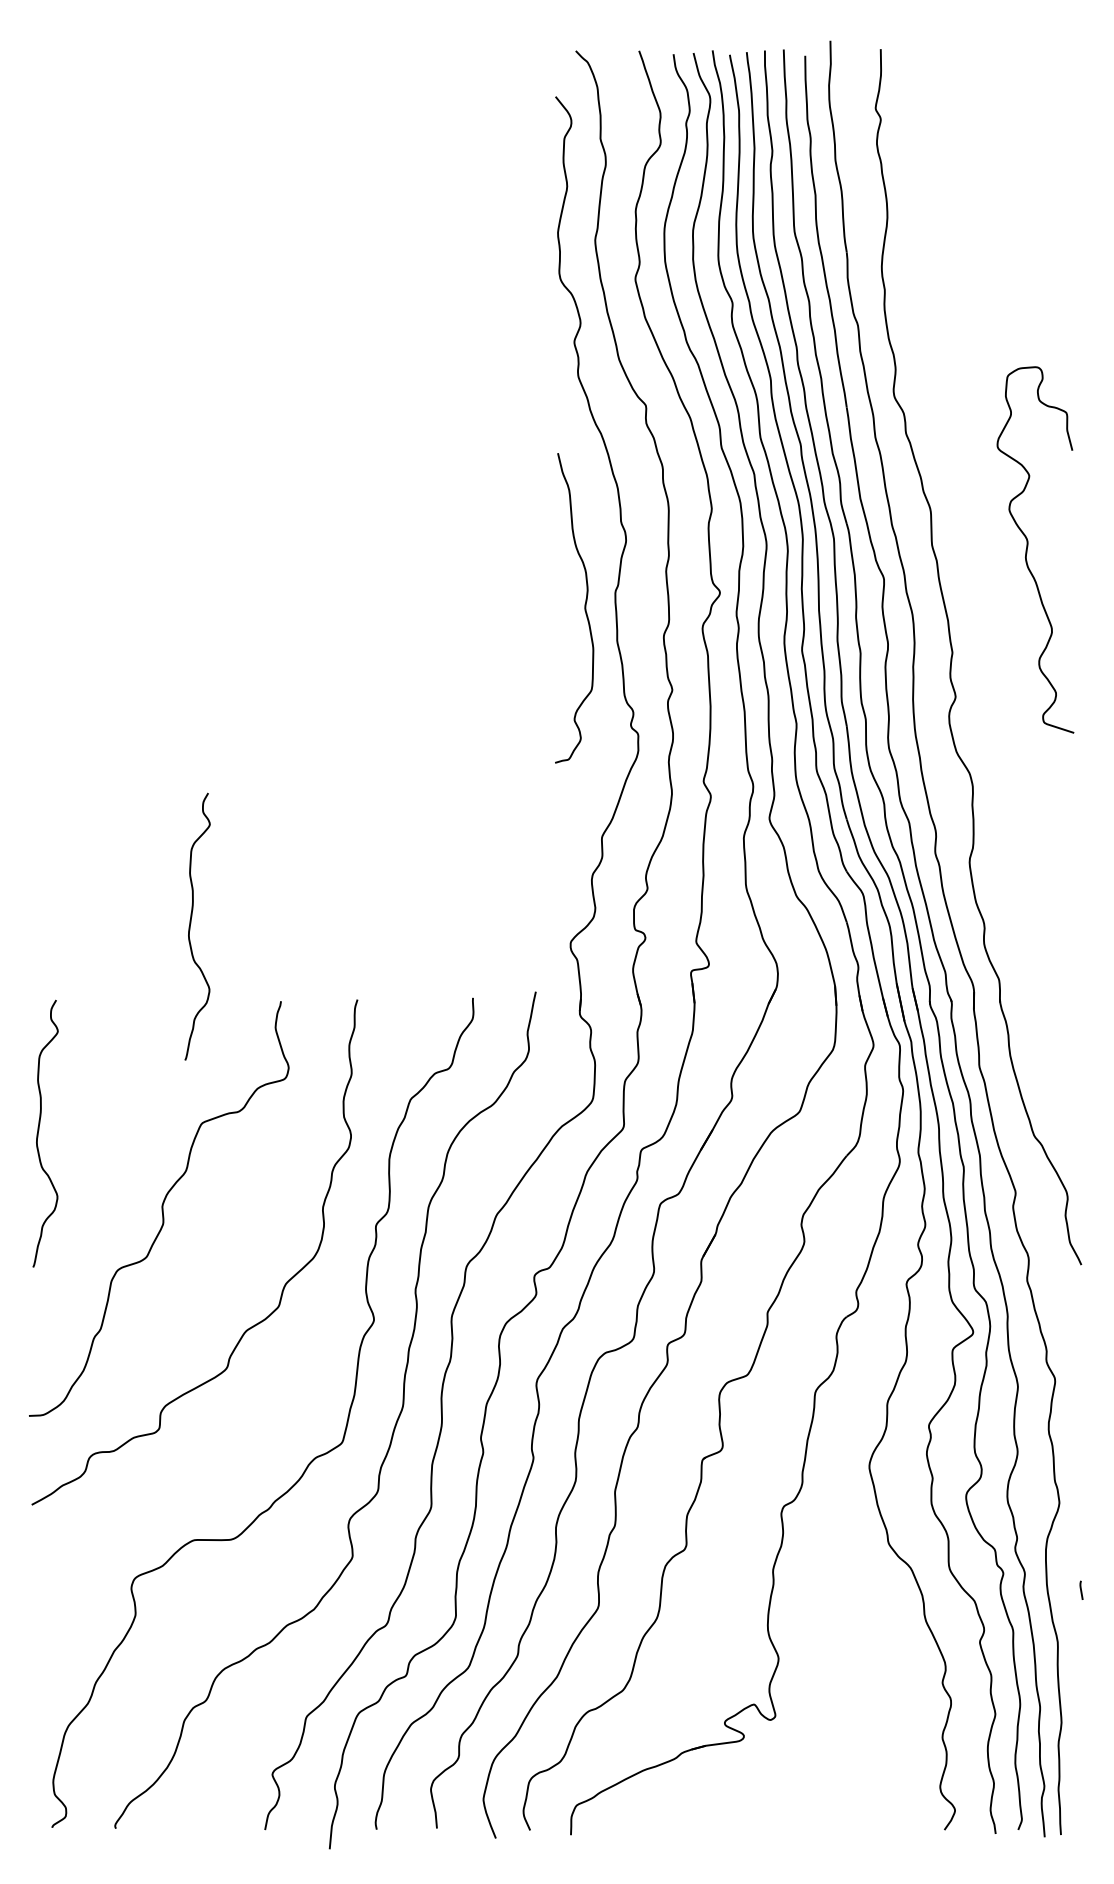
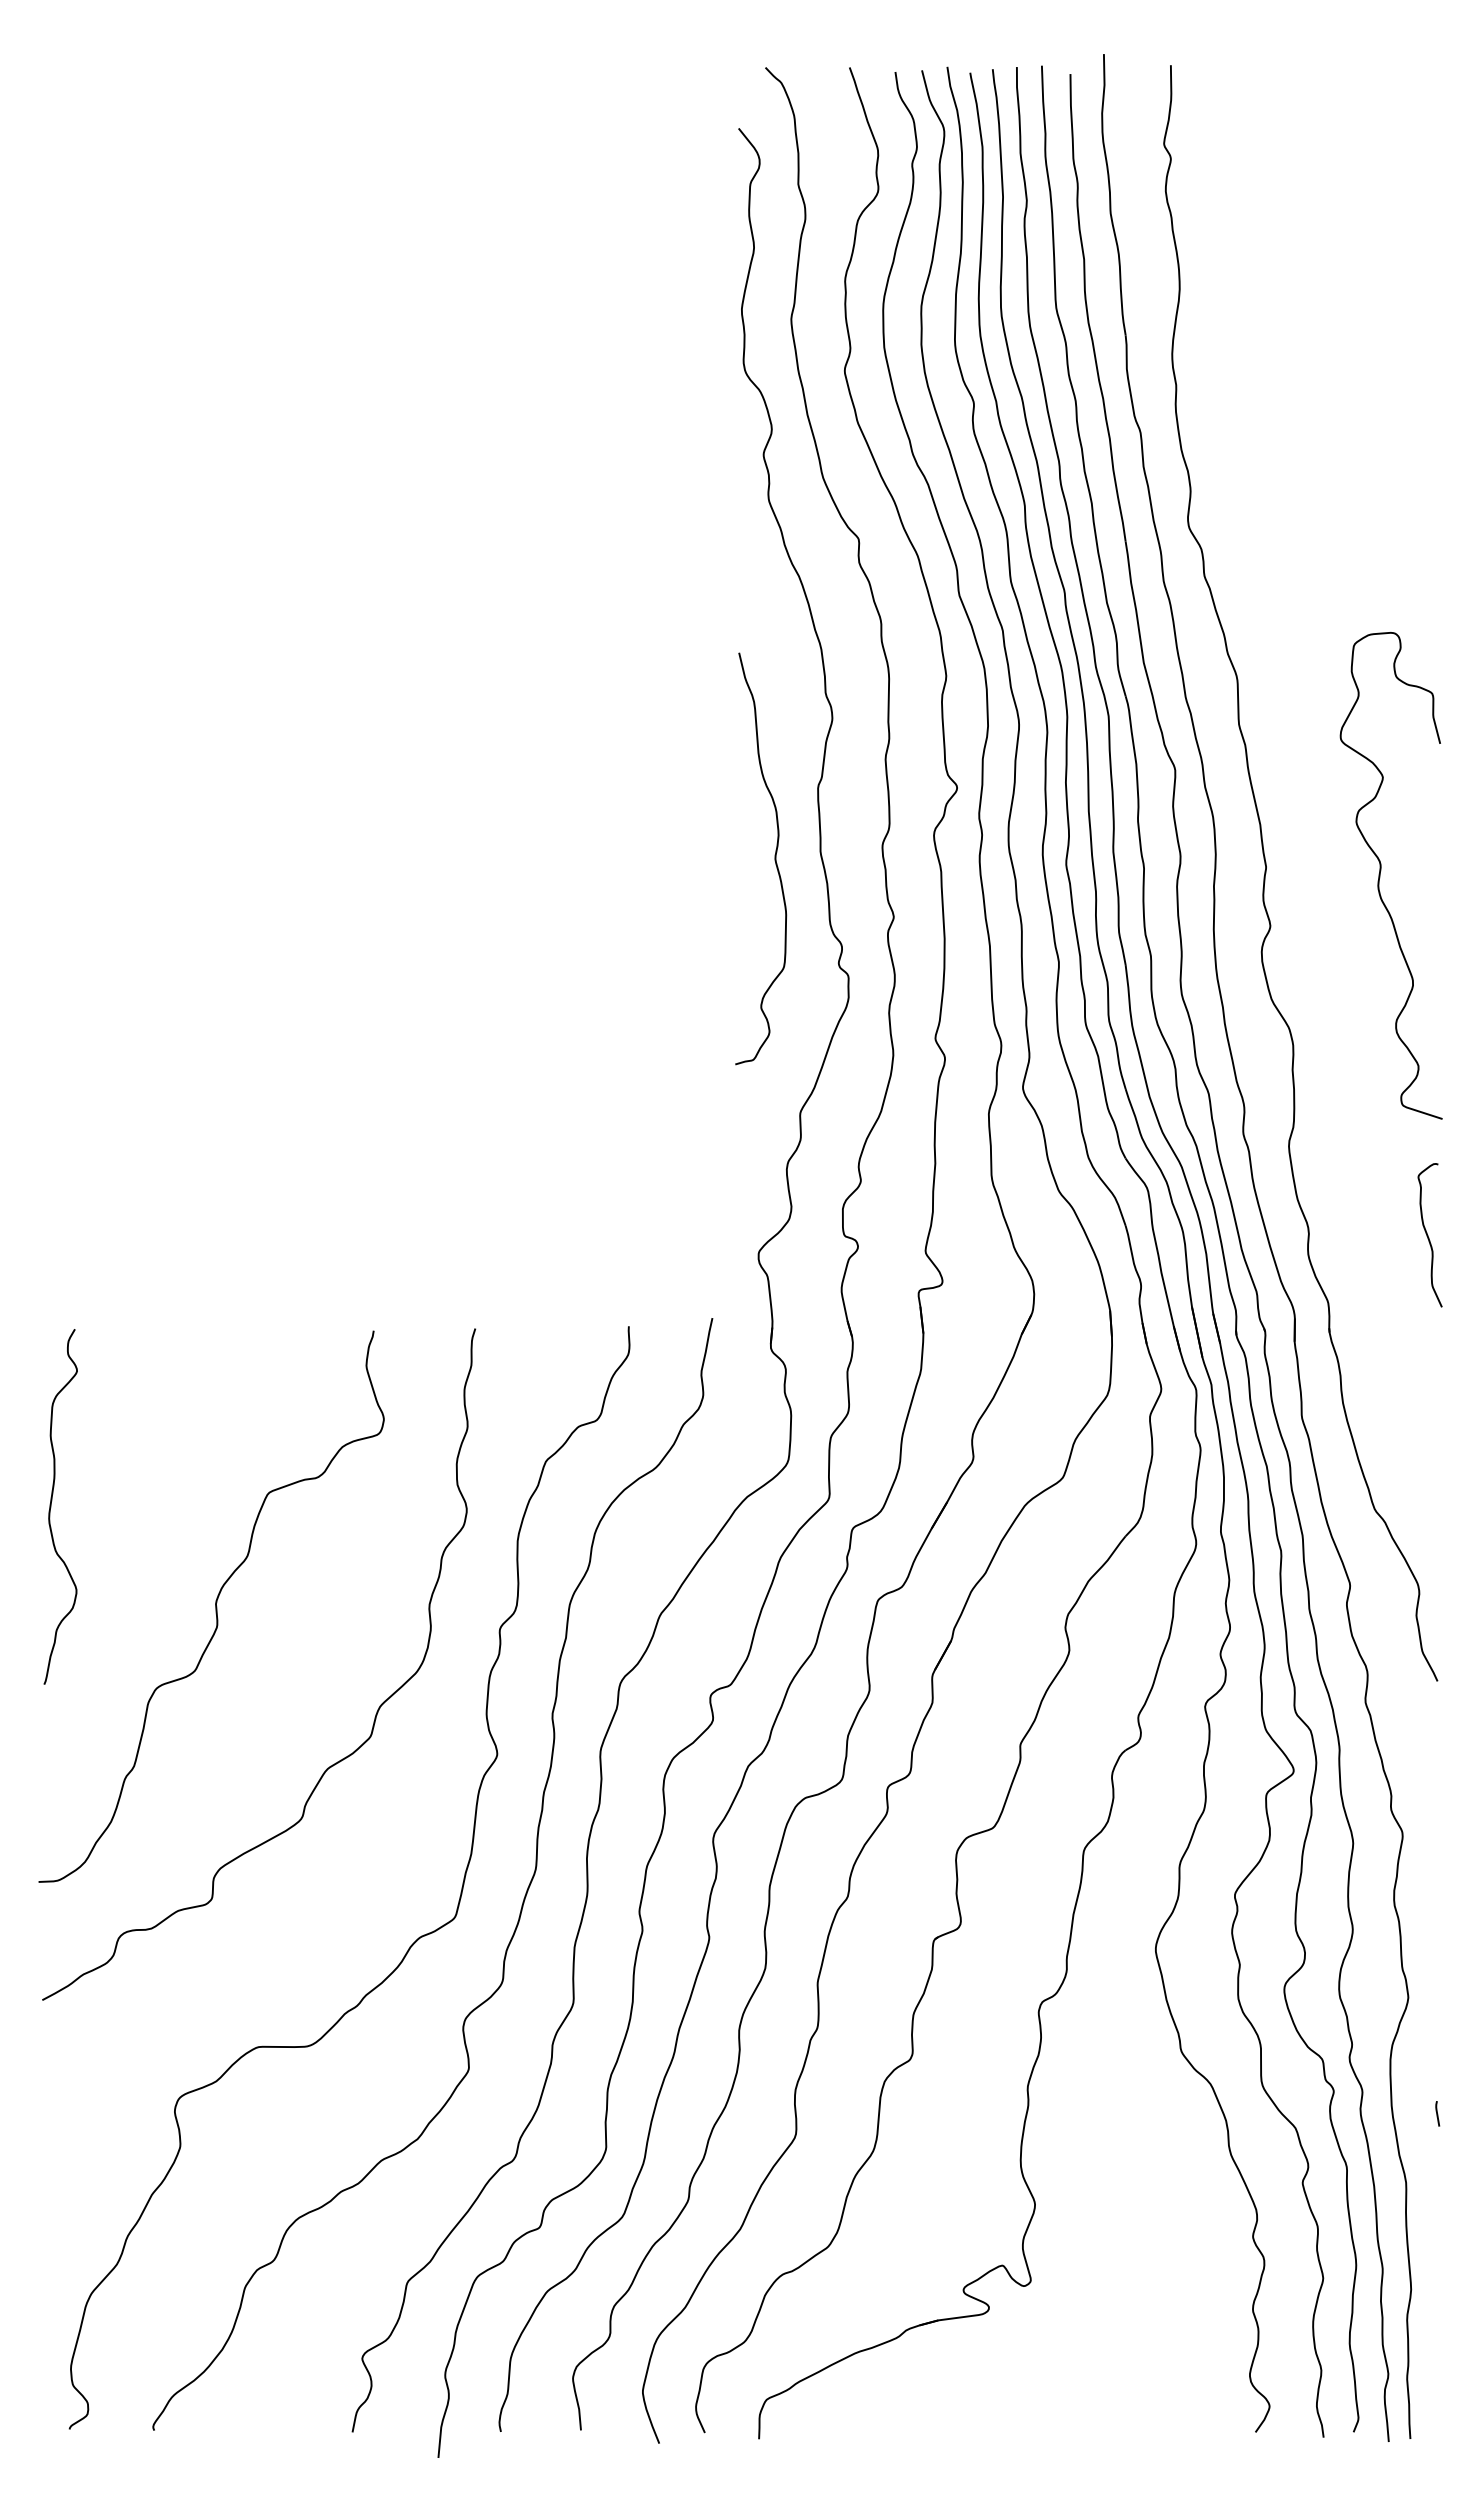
curve: (1028, 546) -> (1381, 871), moved
curve: (584, 608) -> (774, 859), moved
curve: (191, 923) -> (254, 1227), removed
curve: (1074, 928) -> (1428, 1234), added

